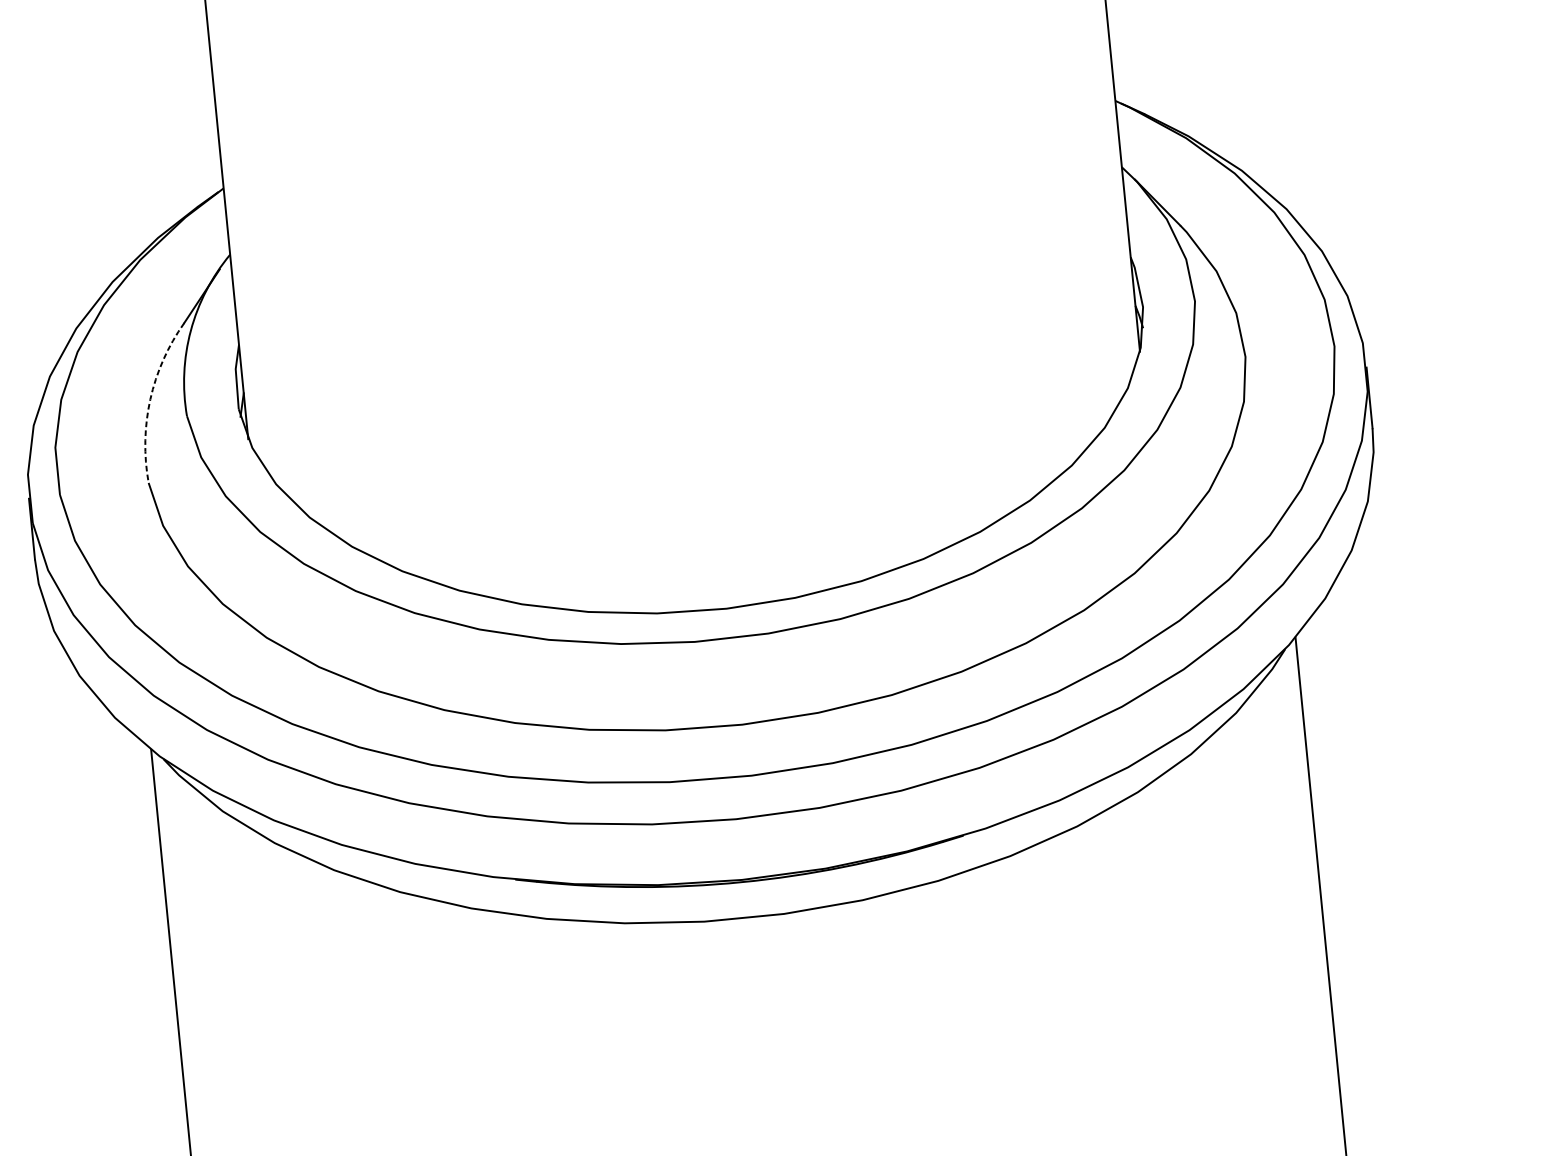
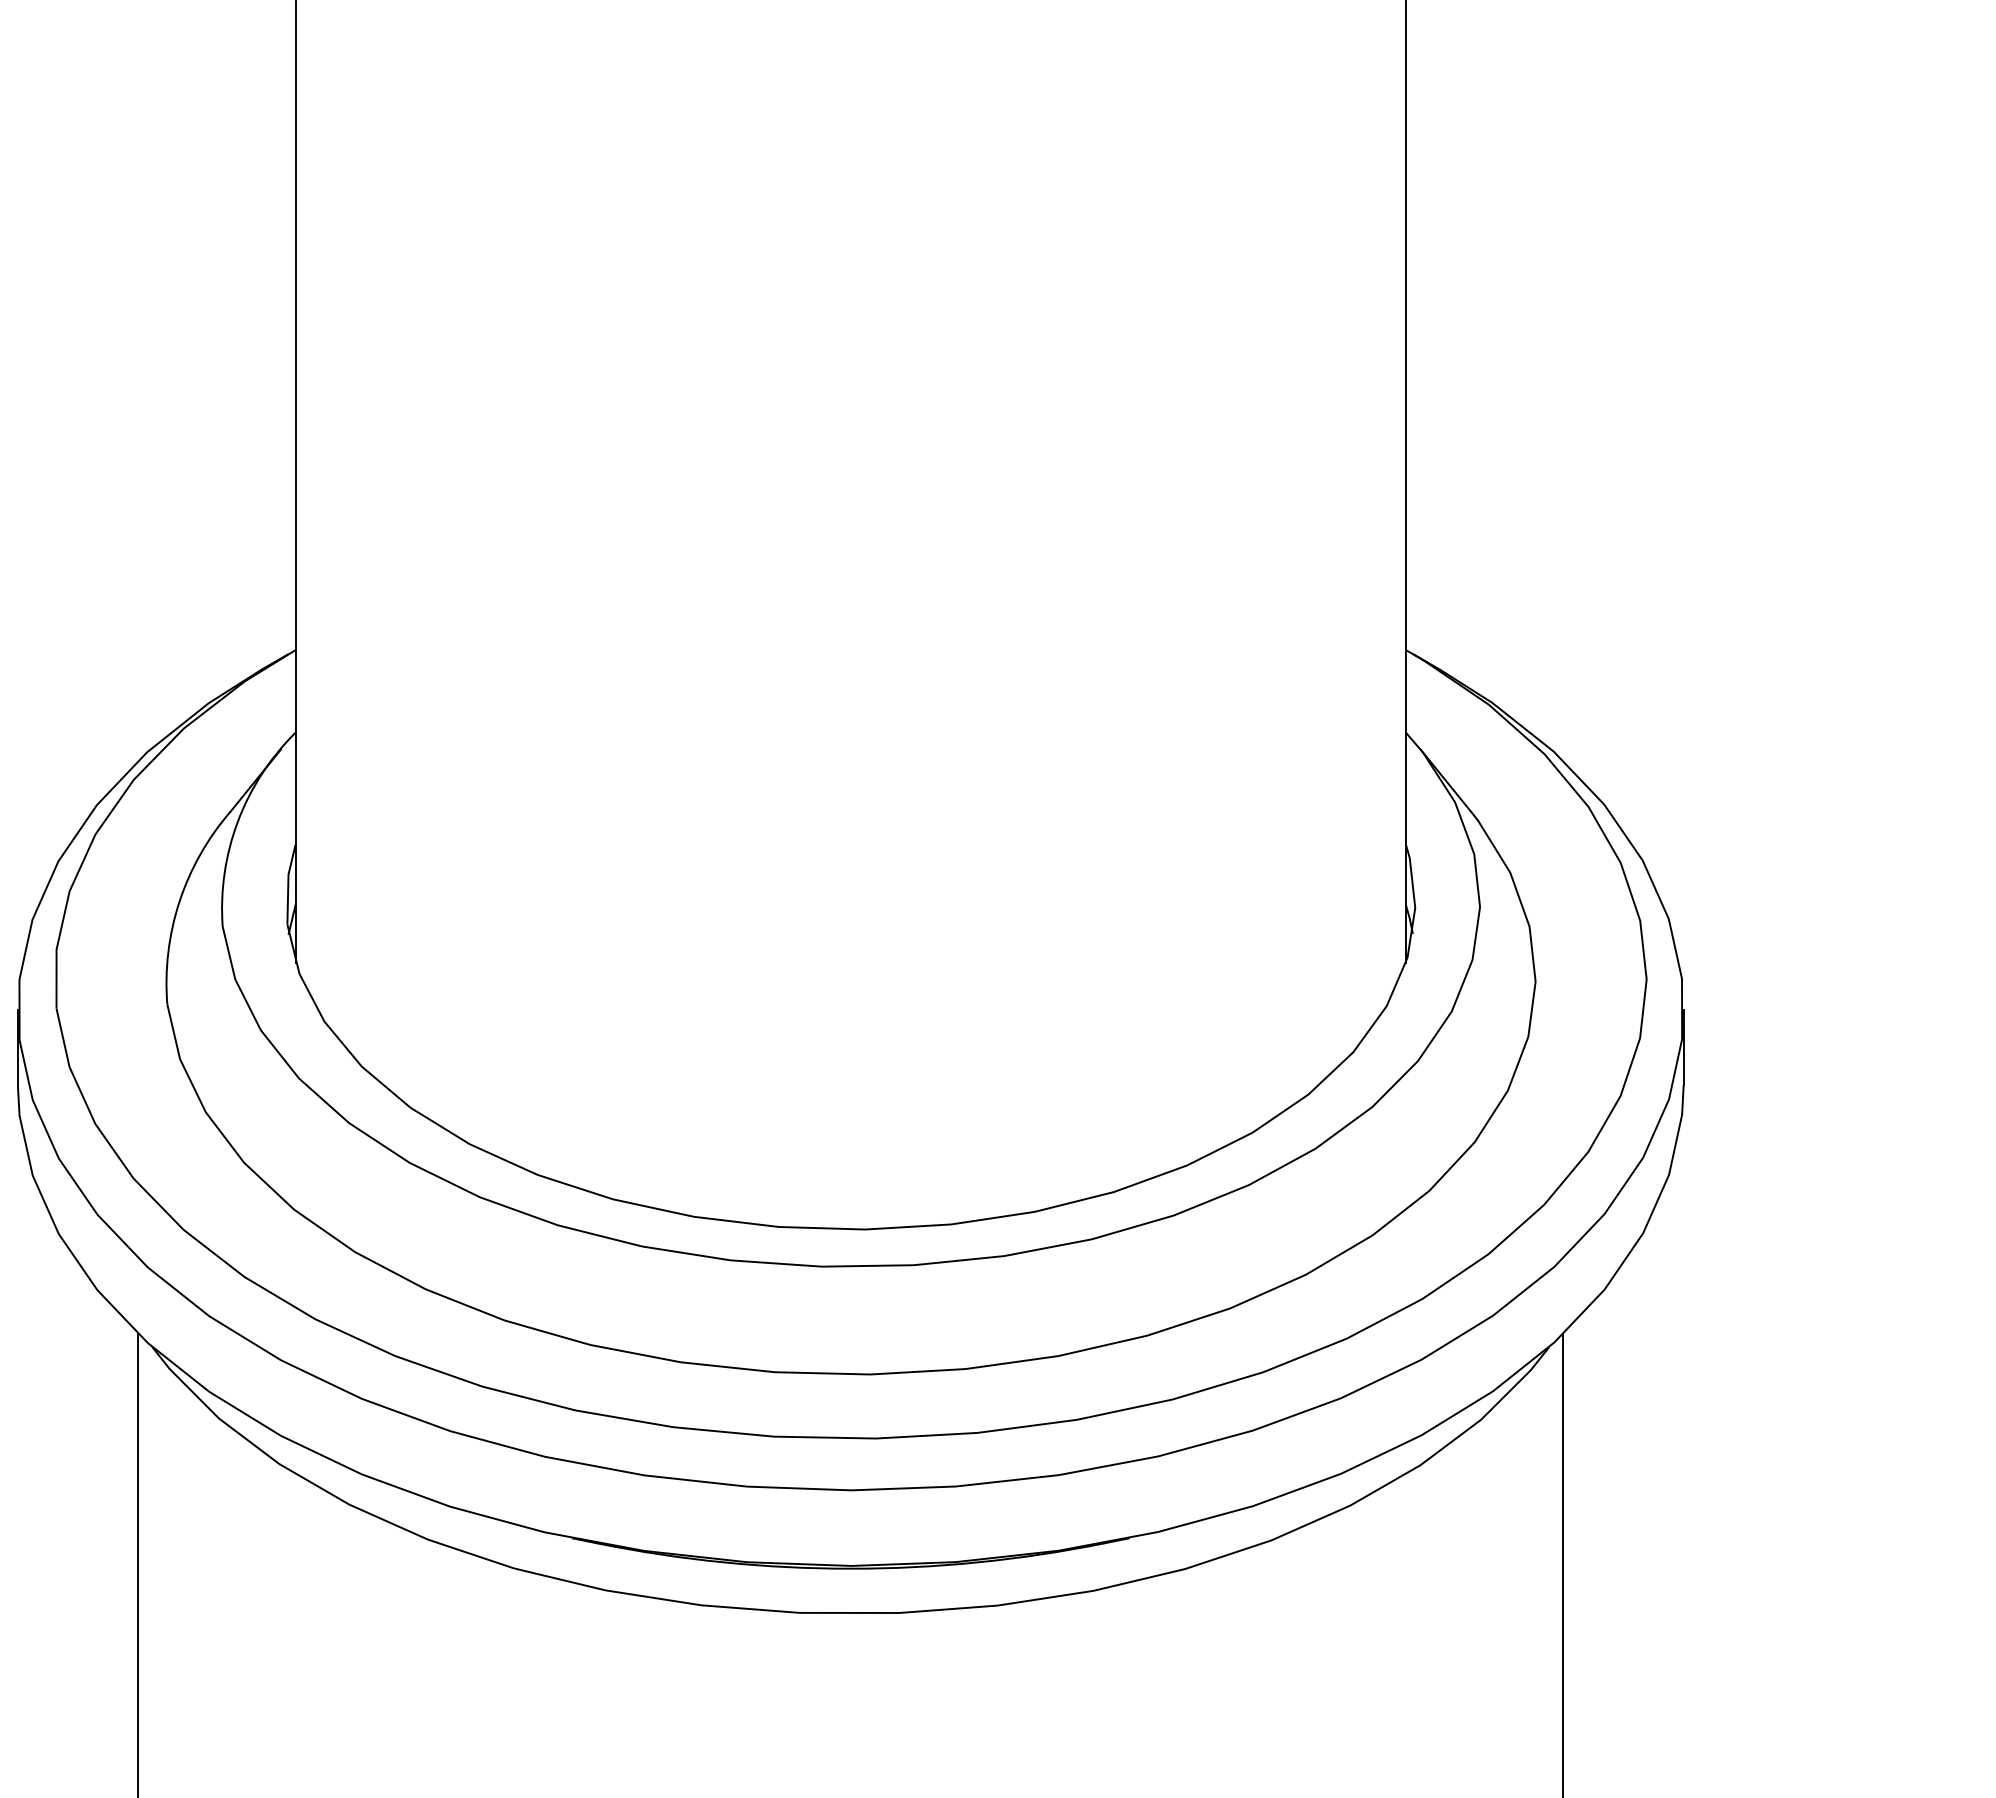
arc: (150, 399) -> (179, 901), dashed -> solid

